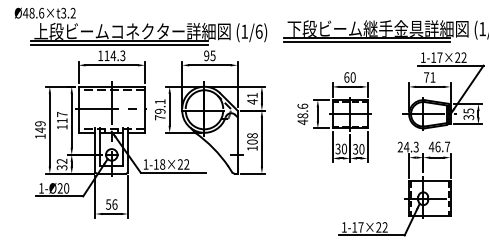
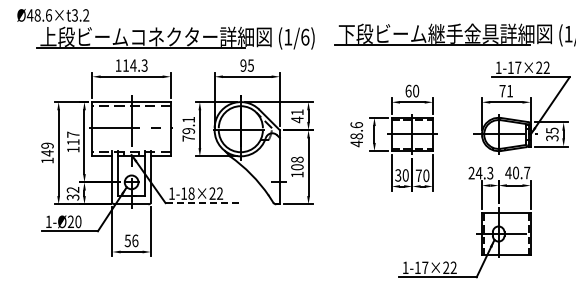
line: (367, 42) -> (432, 49), removed
line: (119, 44) -> (140, 52), removed
text: (438, 146) -> (516, 172), 46.7 -> 40.7
text: (355, 149) -> (418, 175), 30 -> 70
line: (173, 172) -> (204, 203), solid -> dashed

